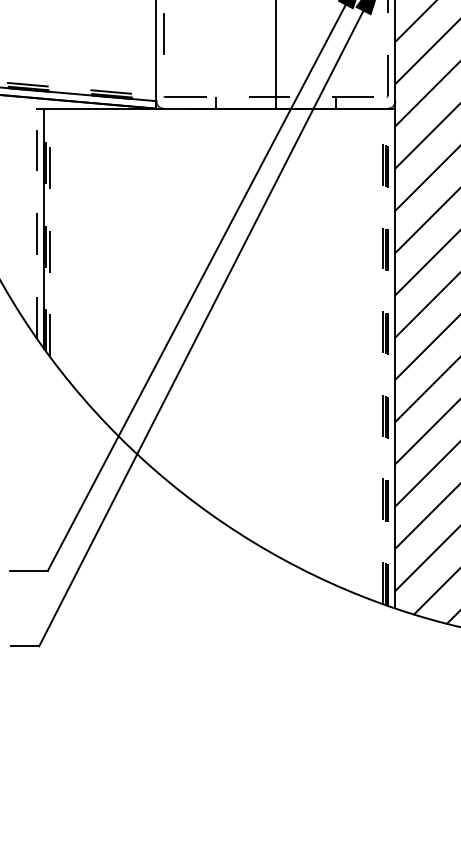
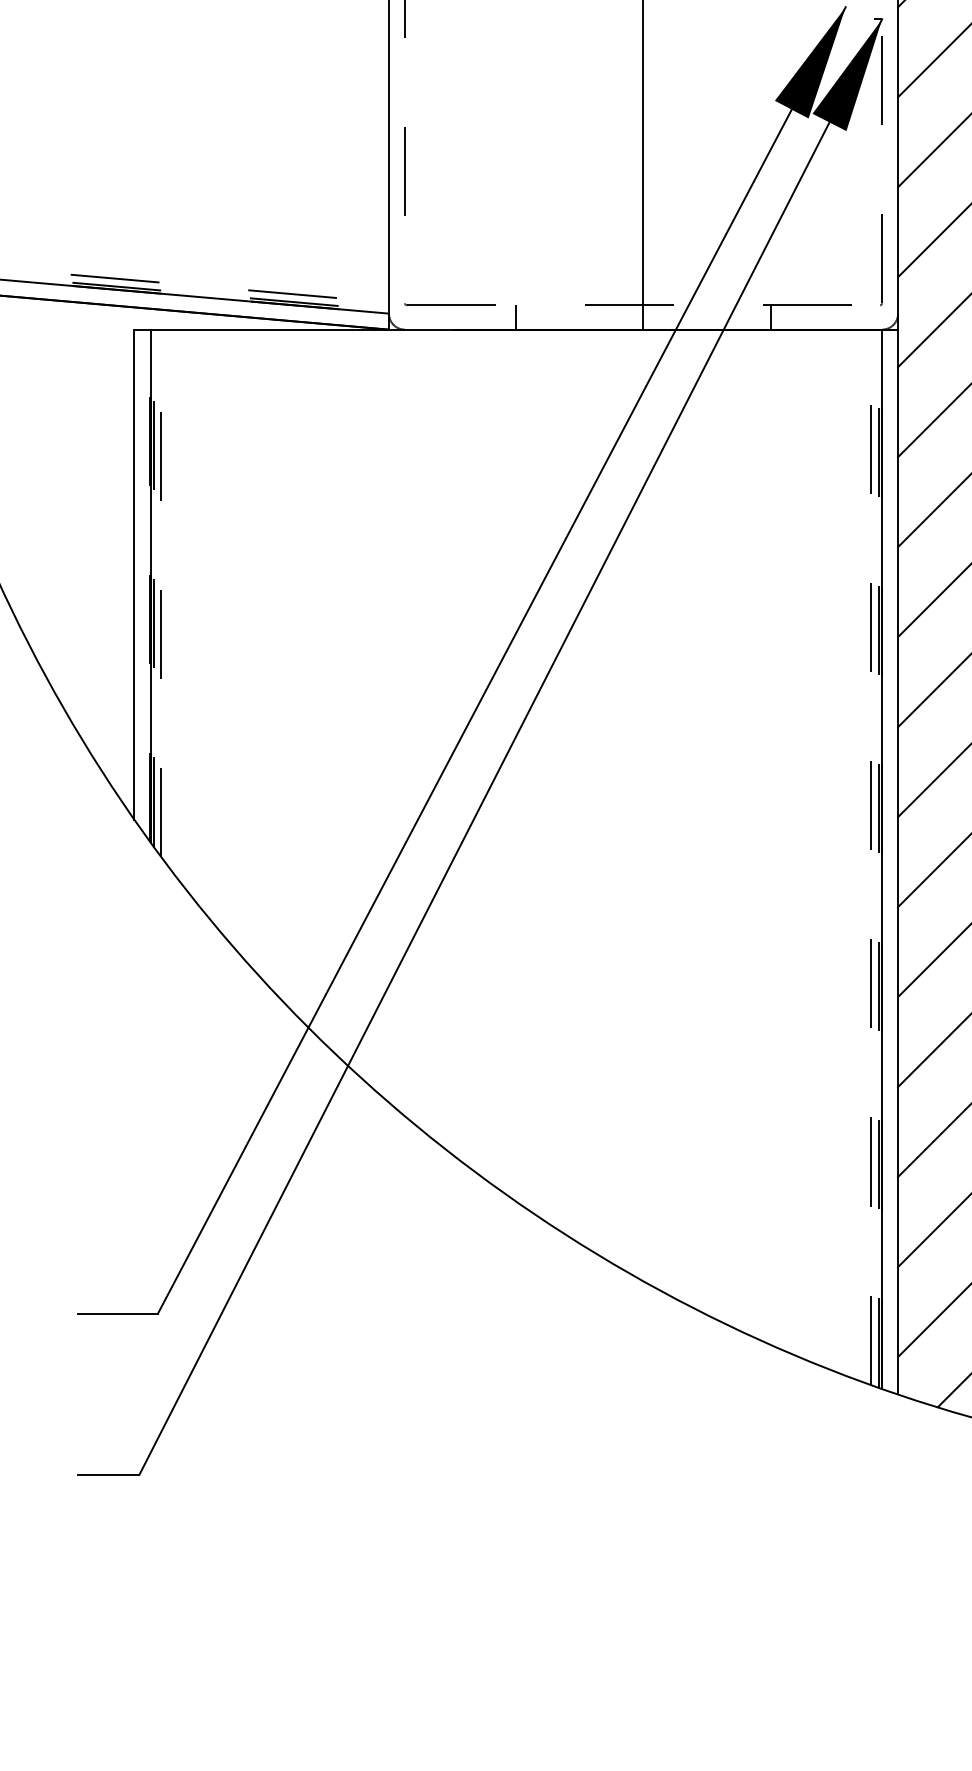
line: (36, 223) -> (133, 574), dashed -> solid
line: (387, 357) -> (881, 859), dashed -> solid

